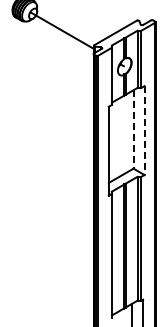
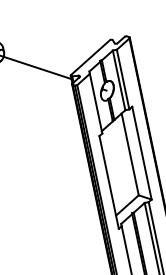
line: (133, 129) -> (130, 154), dashed -> solid
line: (144, 131) -> (142, 154), dashed -> solid

